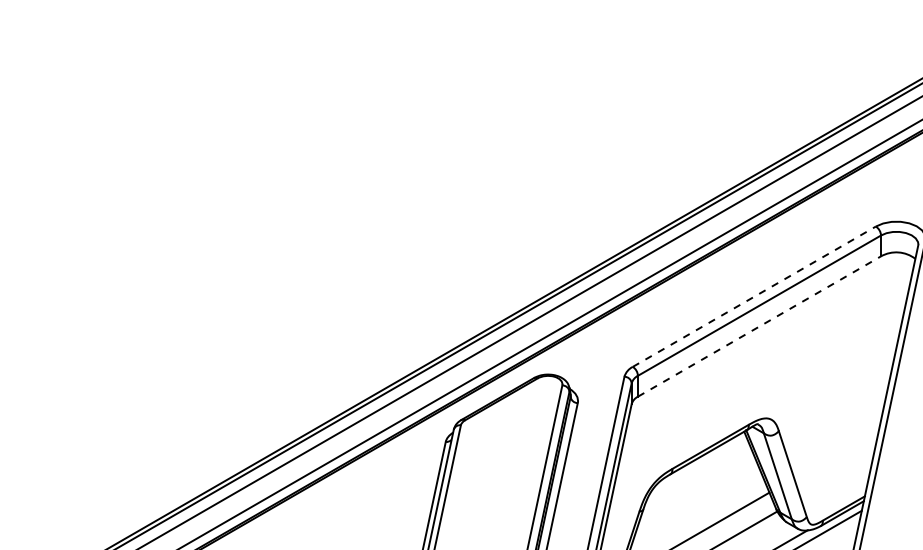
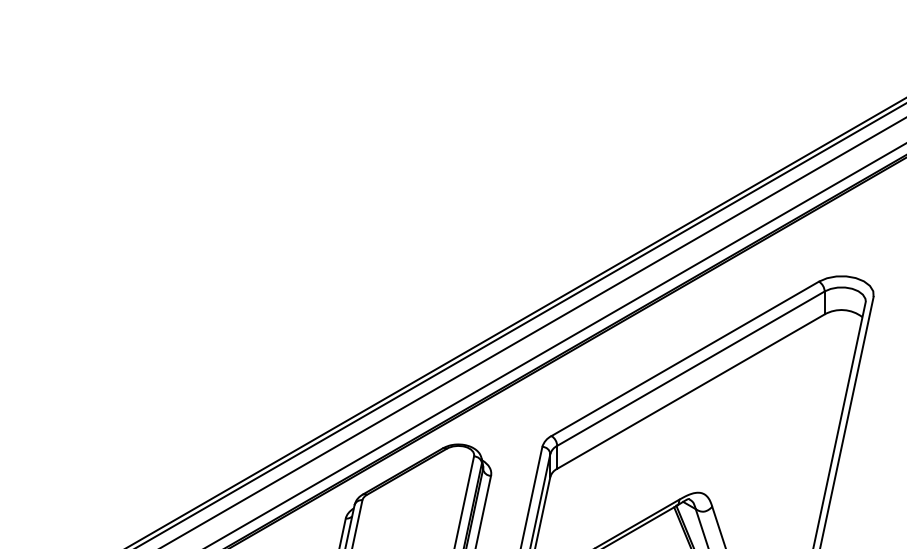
line: (754, 296) -> (685, 358), dashed -> solid
line: (759, 326) -> (690, 391), dashed -> solid

